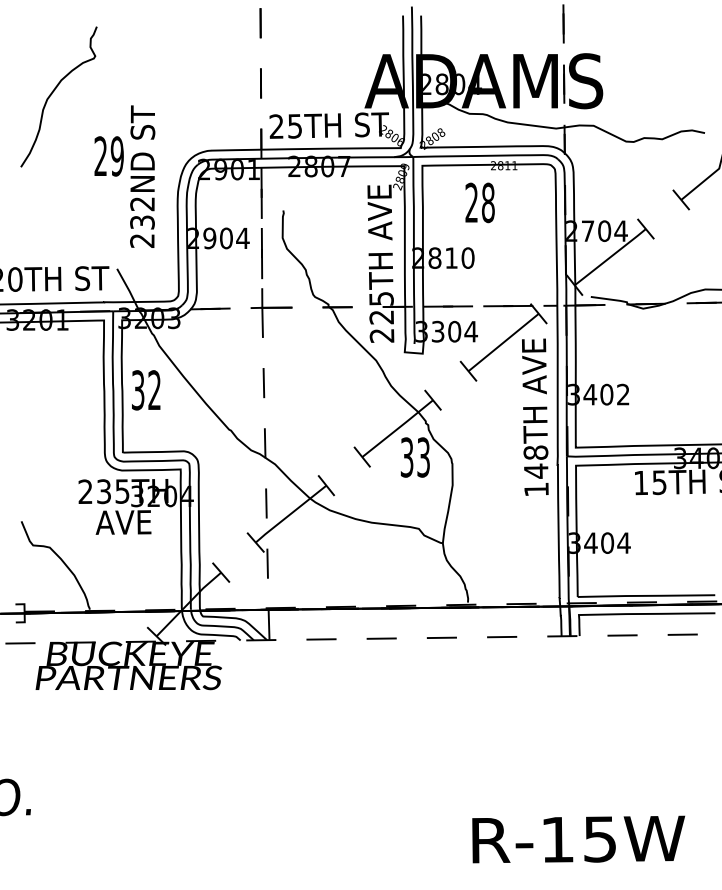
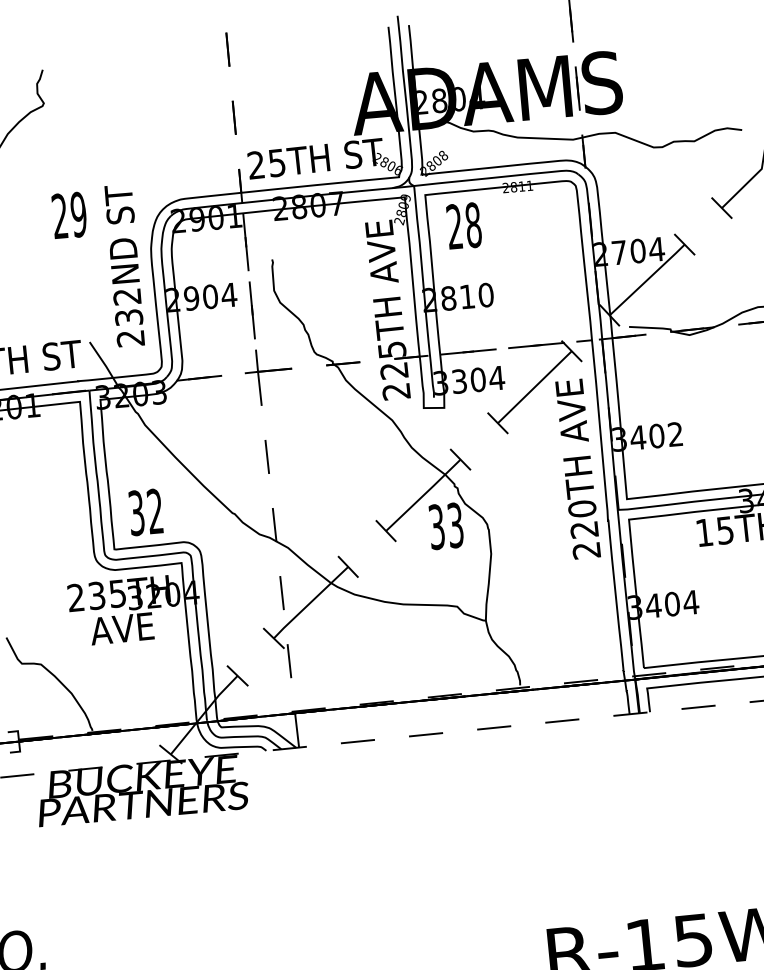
text: (142, 176) -> (124, 265), moved
text: (479, 202) -> (463, 225), moved
text: (146, 390) -> (146, 512), moved
text: (535, 470) -> (583, 529), 148TH -> 220TH

